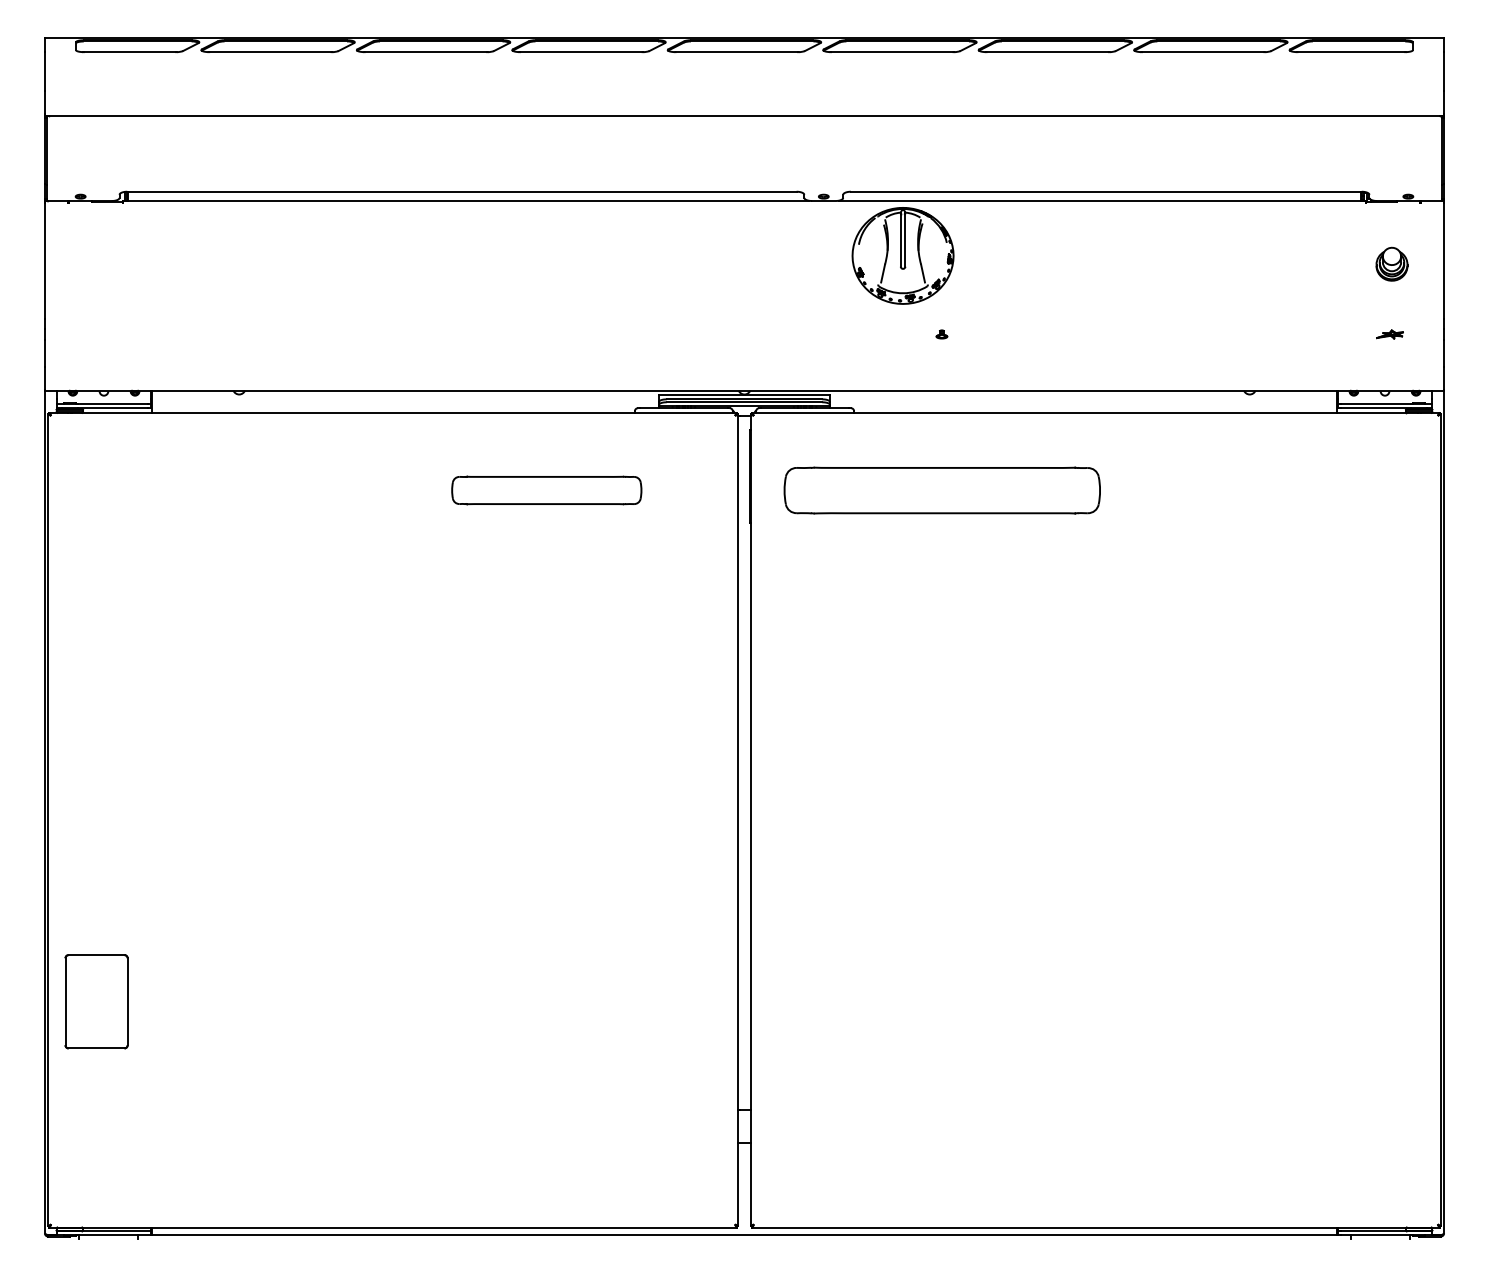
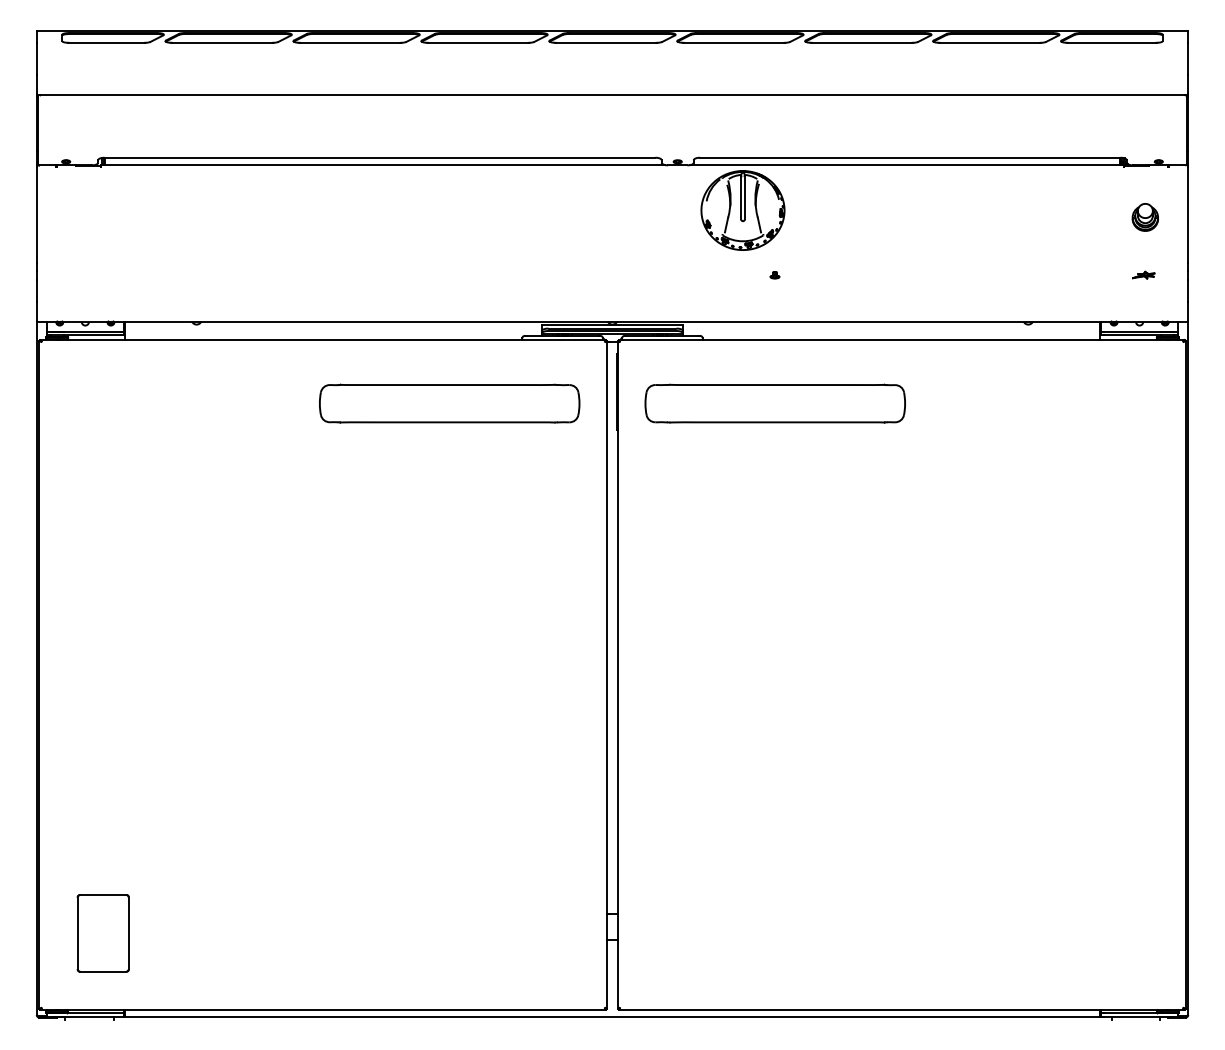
part: (546, 490) -> (449, 403), size x1.67
part: (95, 1001) -> (102, 933), moved

